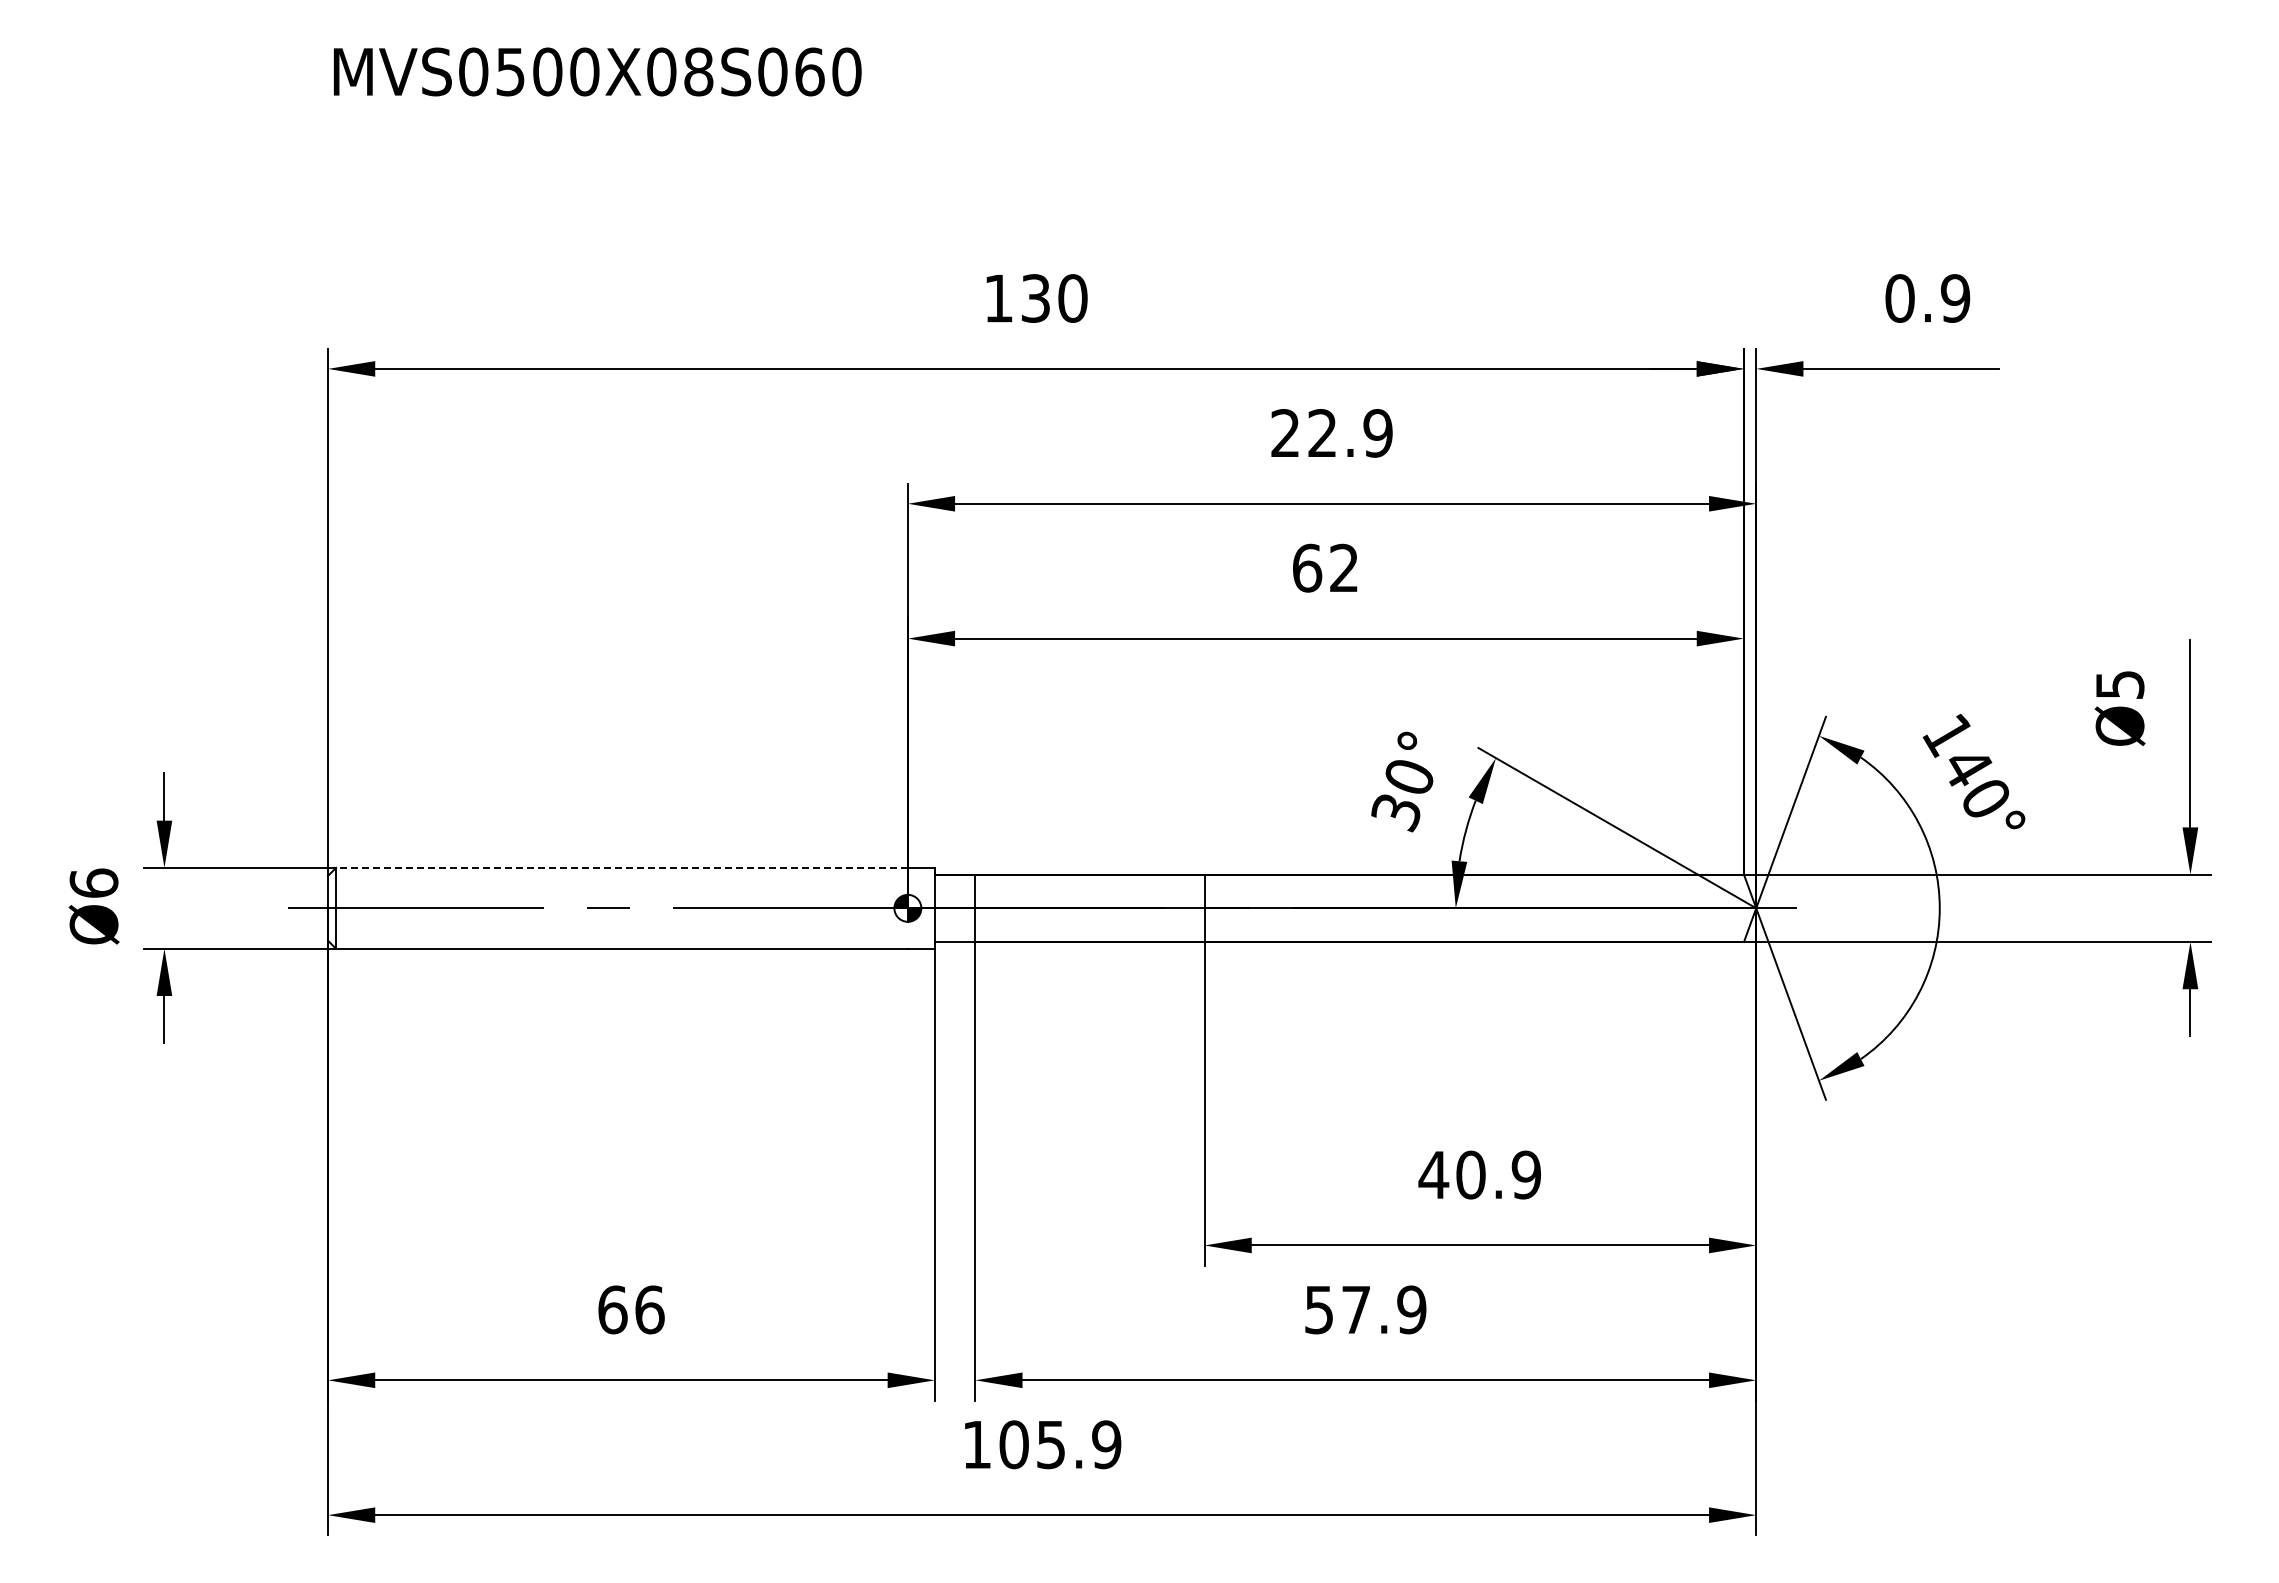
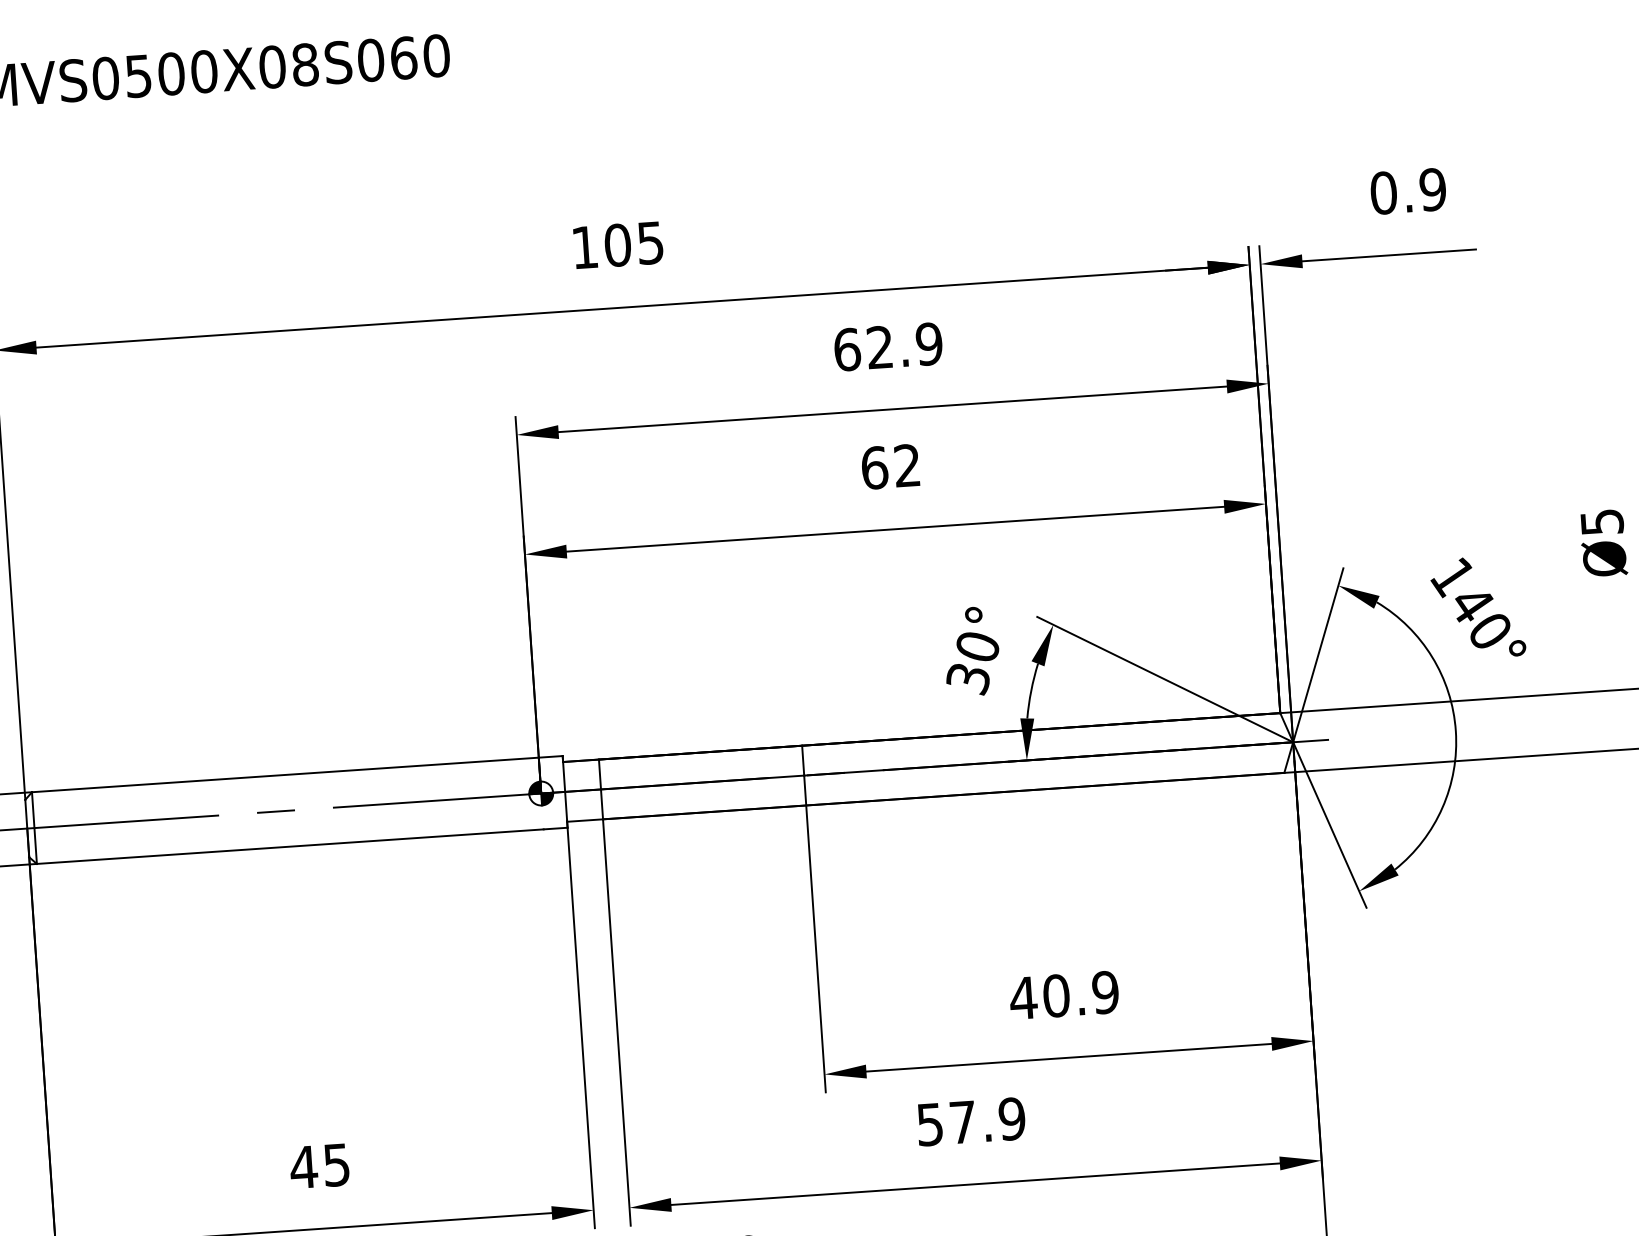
text: (1054, 298) -> (634, 244), 130 -> 105
text: (1285, 433) -> (847, 349), 22.9 -> 62.9
line: (622, 867) -> (285, 774), dashed -> solid
text: (630, 1309) -> (319, 1165), 66 -> 45

